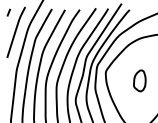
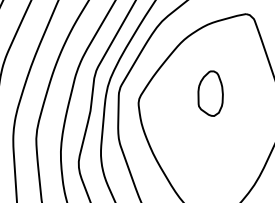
part: (139, 80) -> (209, 93), moved

